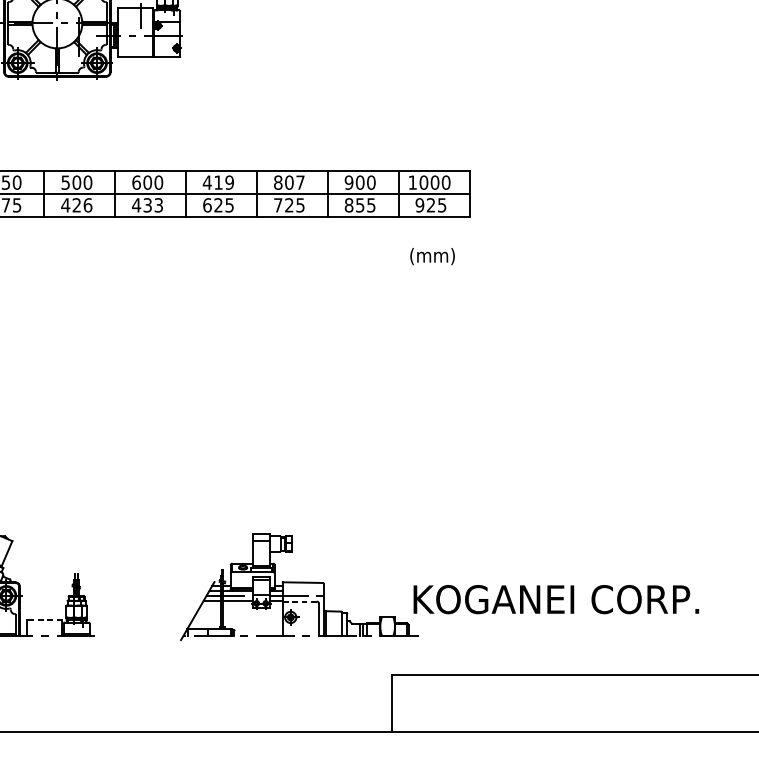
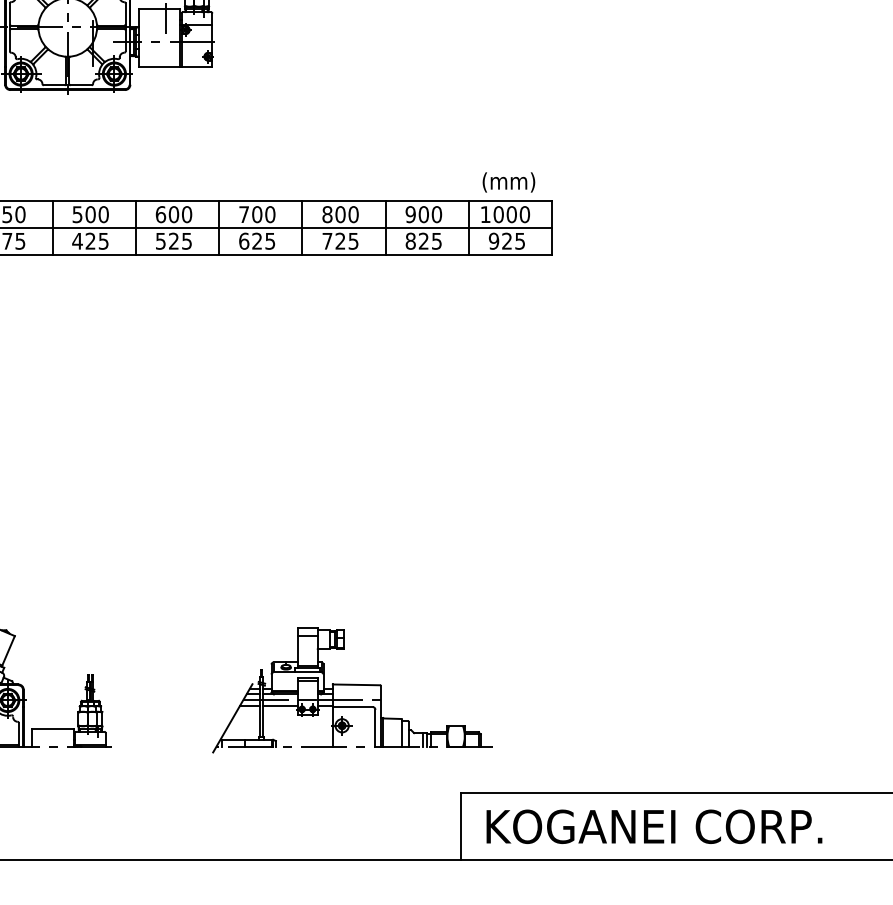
text: (217, 182) -> (256, 214), 419 -> 700
text: (300, 182) -> (353, 214), 807 -> 800
text: (87, 204) -> (103, 240), 426 -> 425
text: (147, 204) -> (173, 240), 433 -> 525
text: (359, 204) -> (423, 240), 855 -> 825
text: (432, 256) -> (508, 182), moved
text: (556, 599) -> (654, 826), moved
line: (299, 601) -> (352, 707), dashed -> solid
line: (45, 620) -> (53, 729), dashed -> solid

